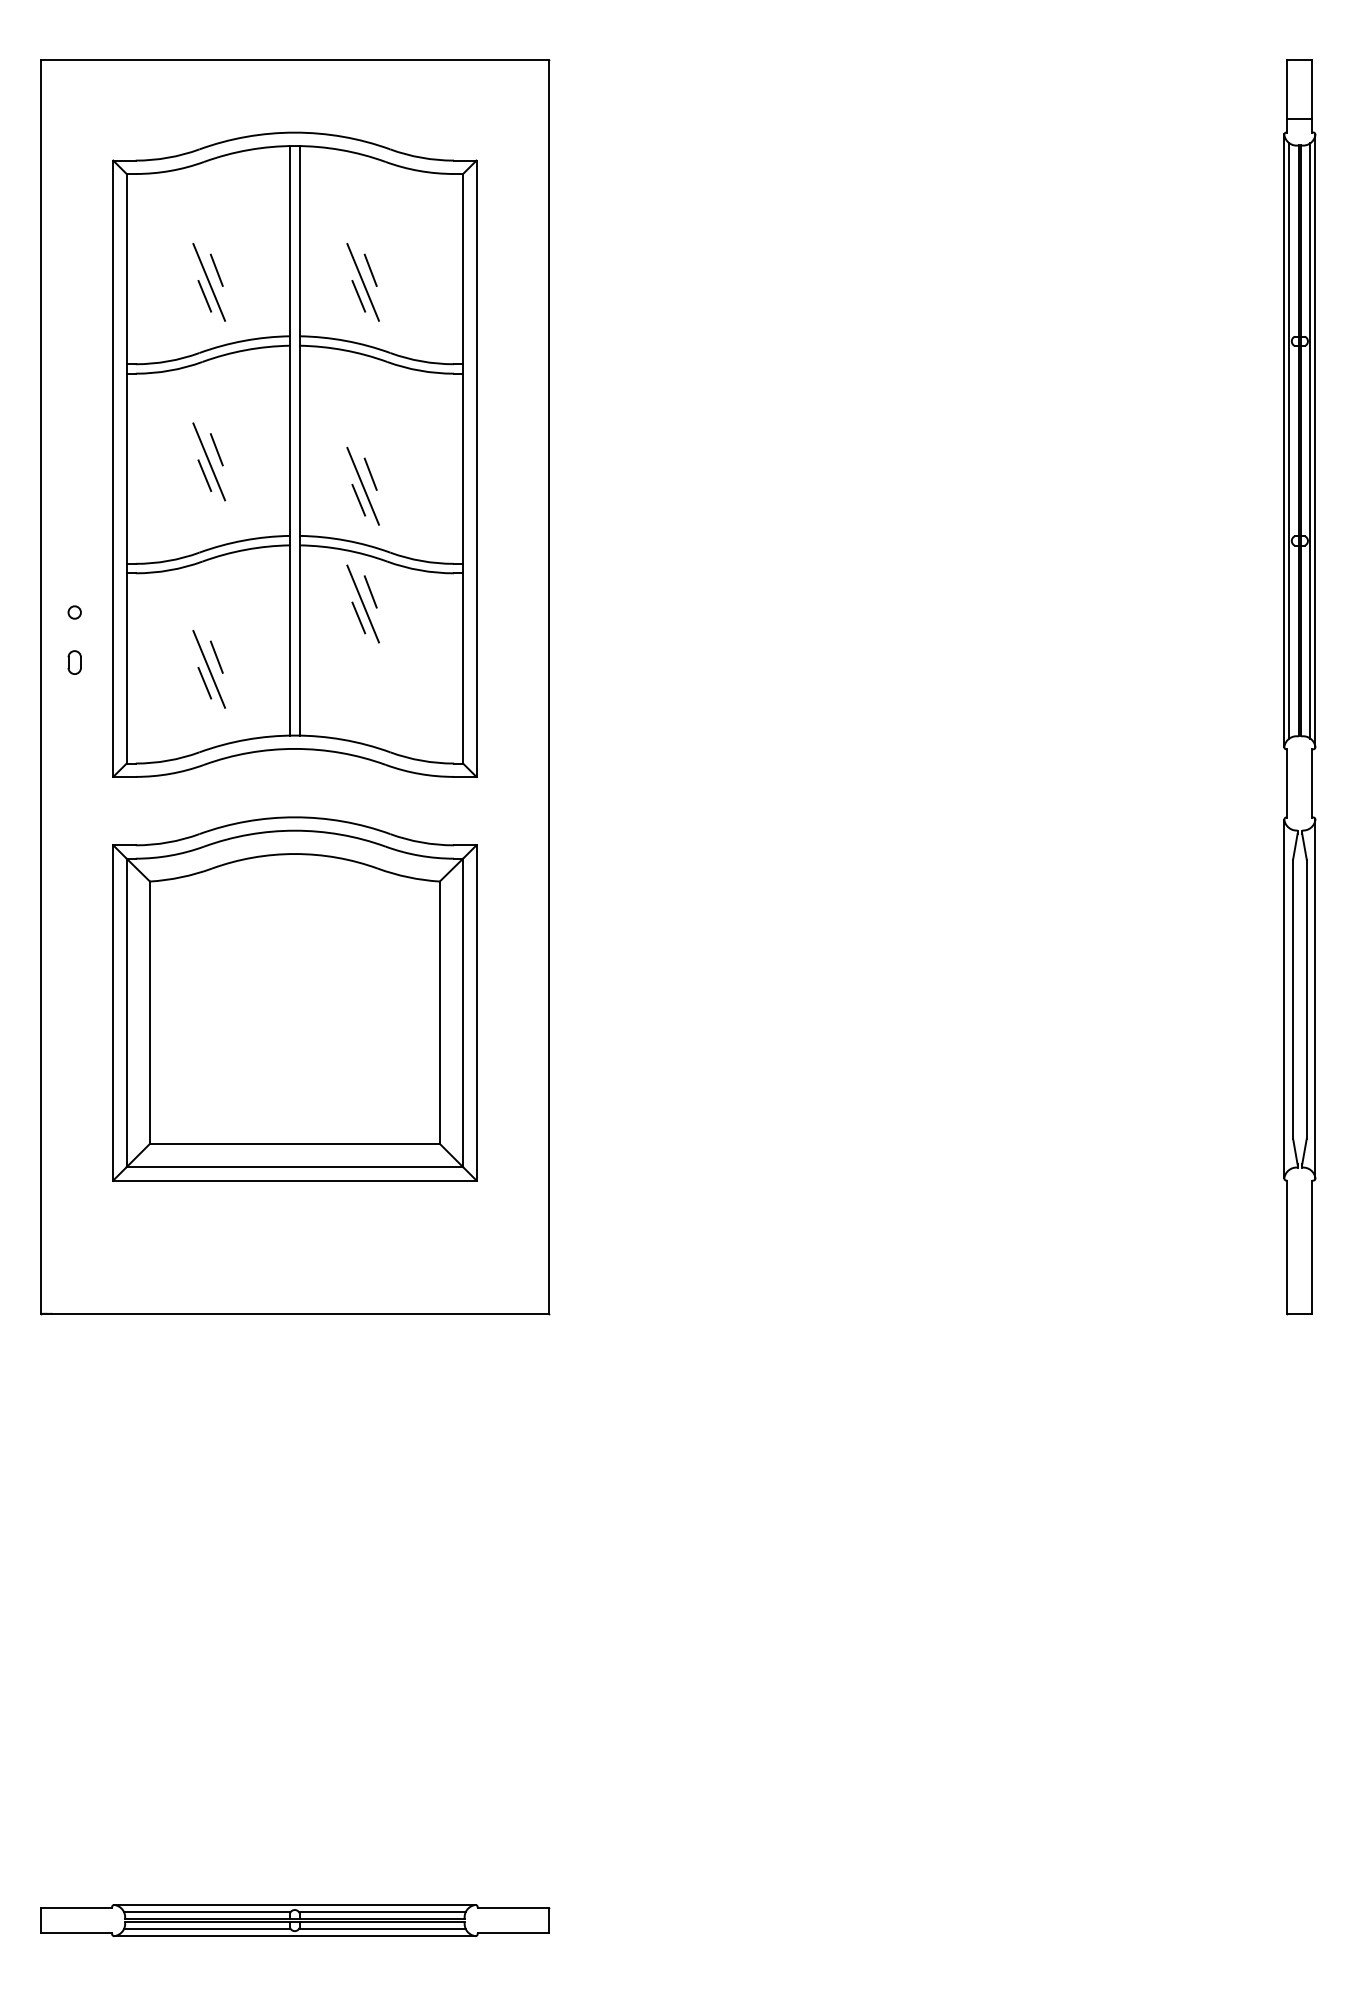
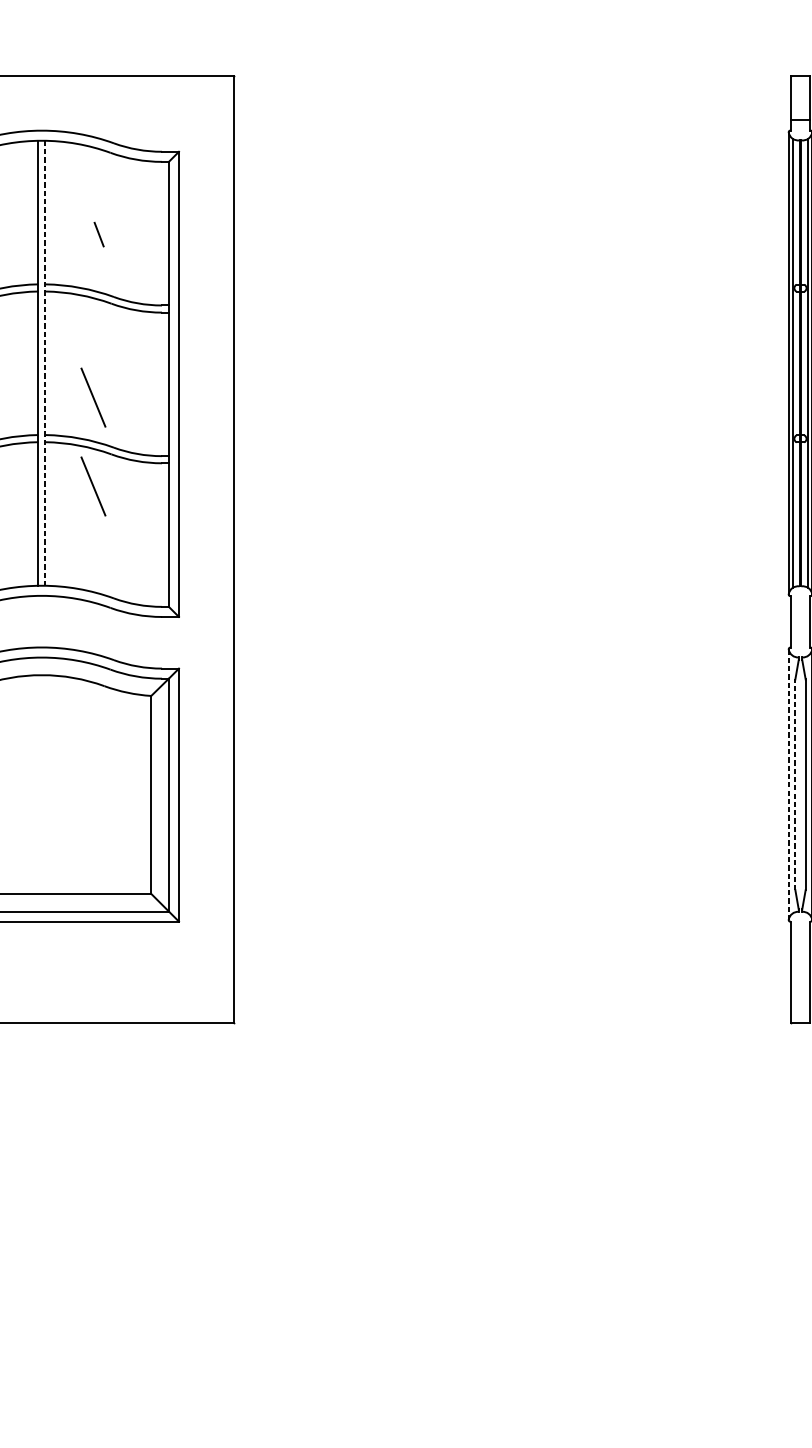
line: (362, 282) -> (92, 243), removed
line: (358, 296) -> (89, 254), removed
line: (299, 440) -> (45, 363), solid -> dashed
line: (370, 473) -> (98, 387), removed
line: (358, 499) -> (89, 407), removed
line: (370, 591) -> (98, 477), removed
line: (358, 617) -> (89, 496), removed
line: (1284, 999) -> (788, 784), solid -> dashed
line: (1293, 999) -> (795, 784), solid -> dashed

